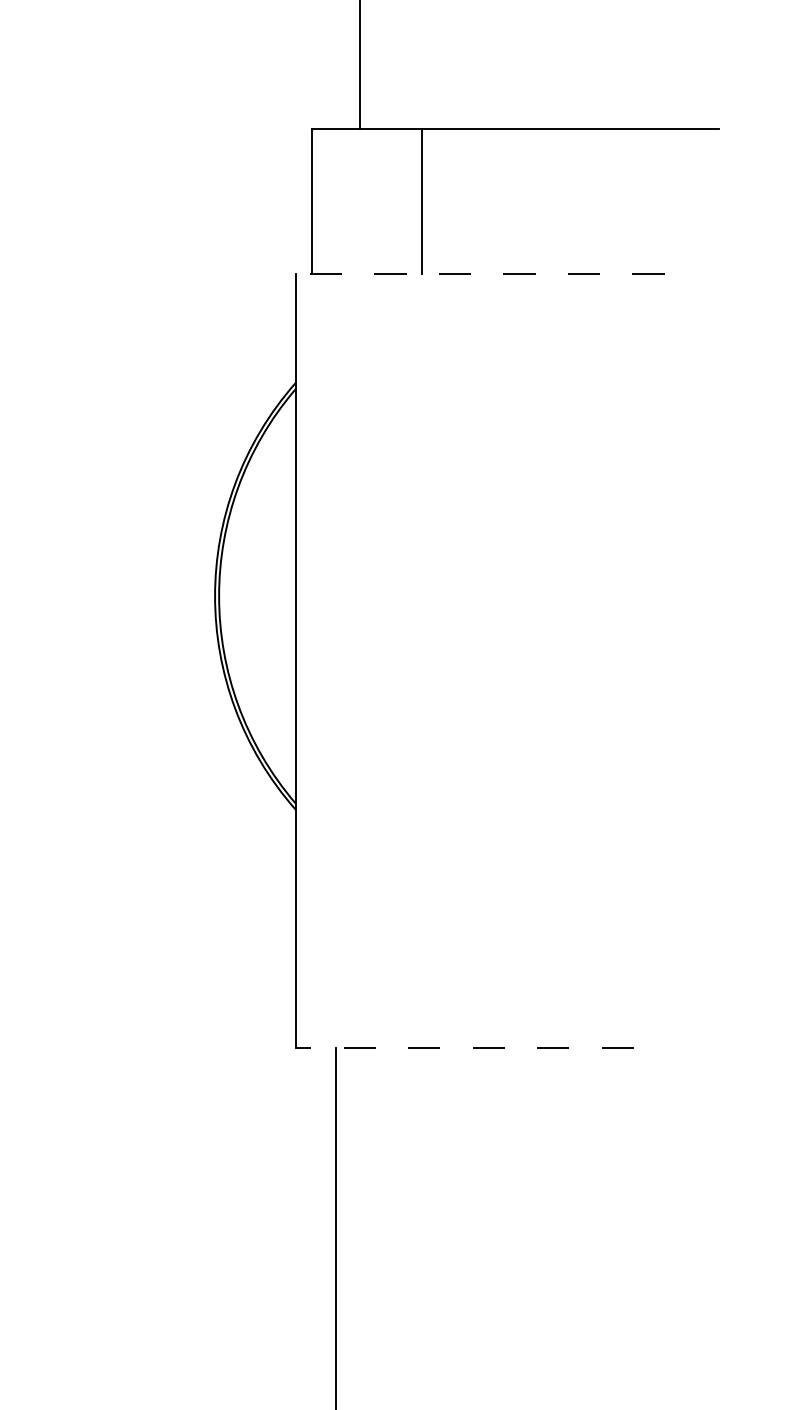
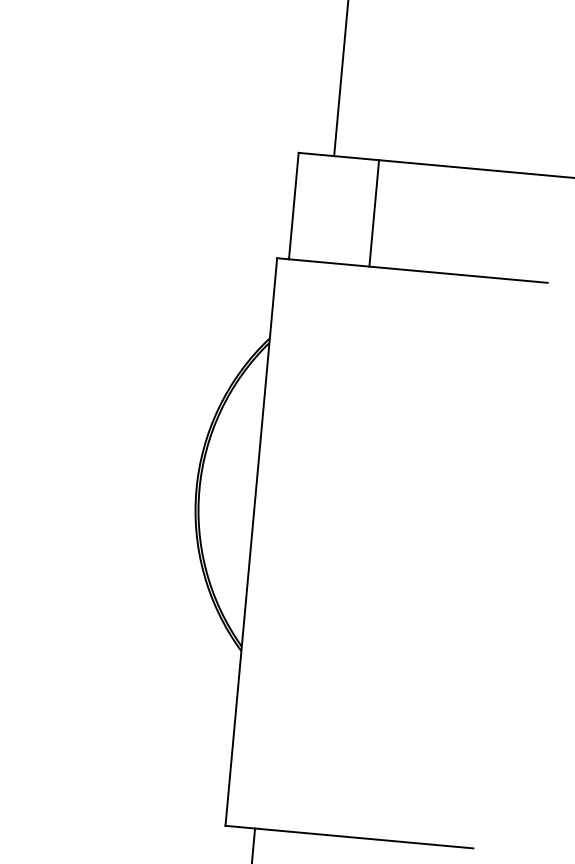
line: (479, 273) -> (411, 270), dashed -> solid
line: (464, 1047) -> (349, 836), dashed -> solid

